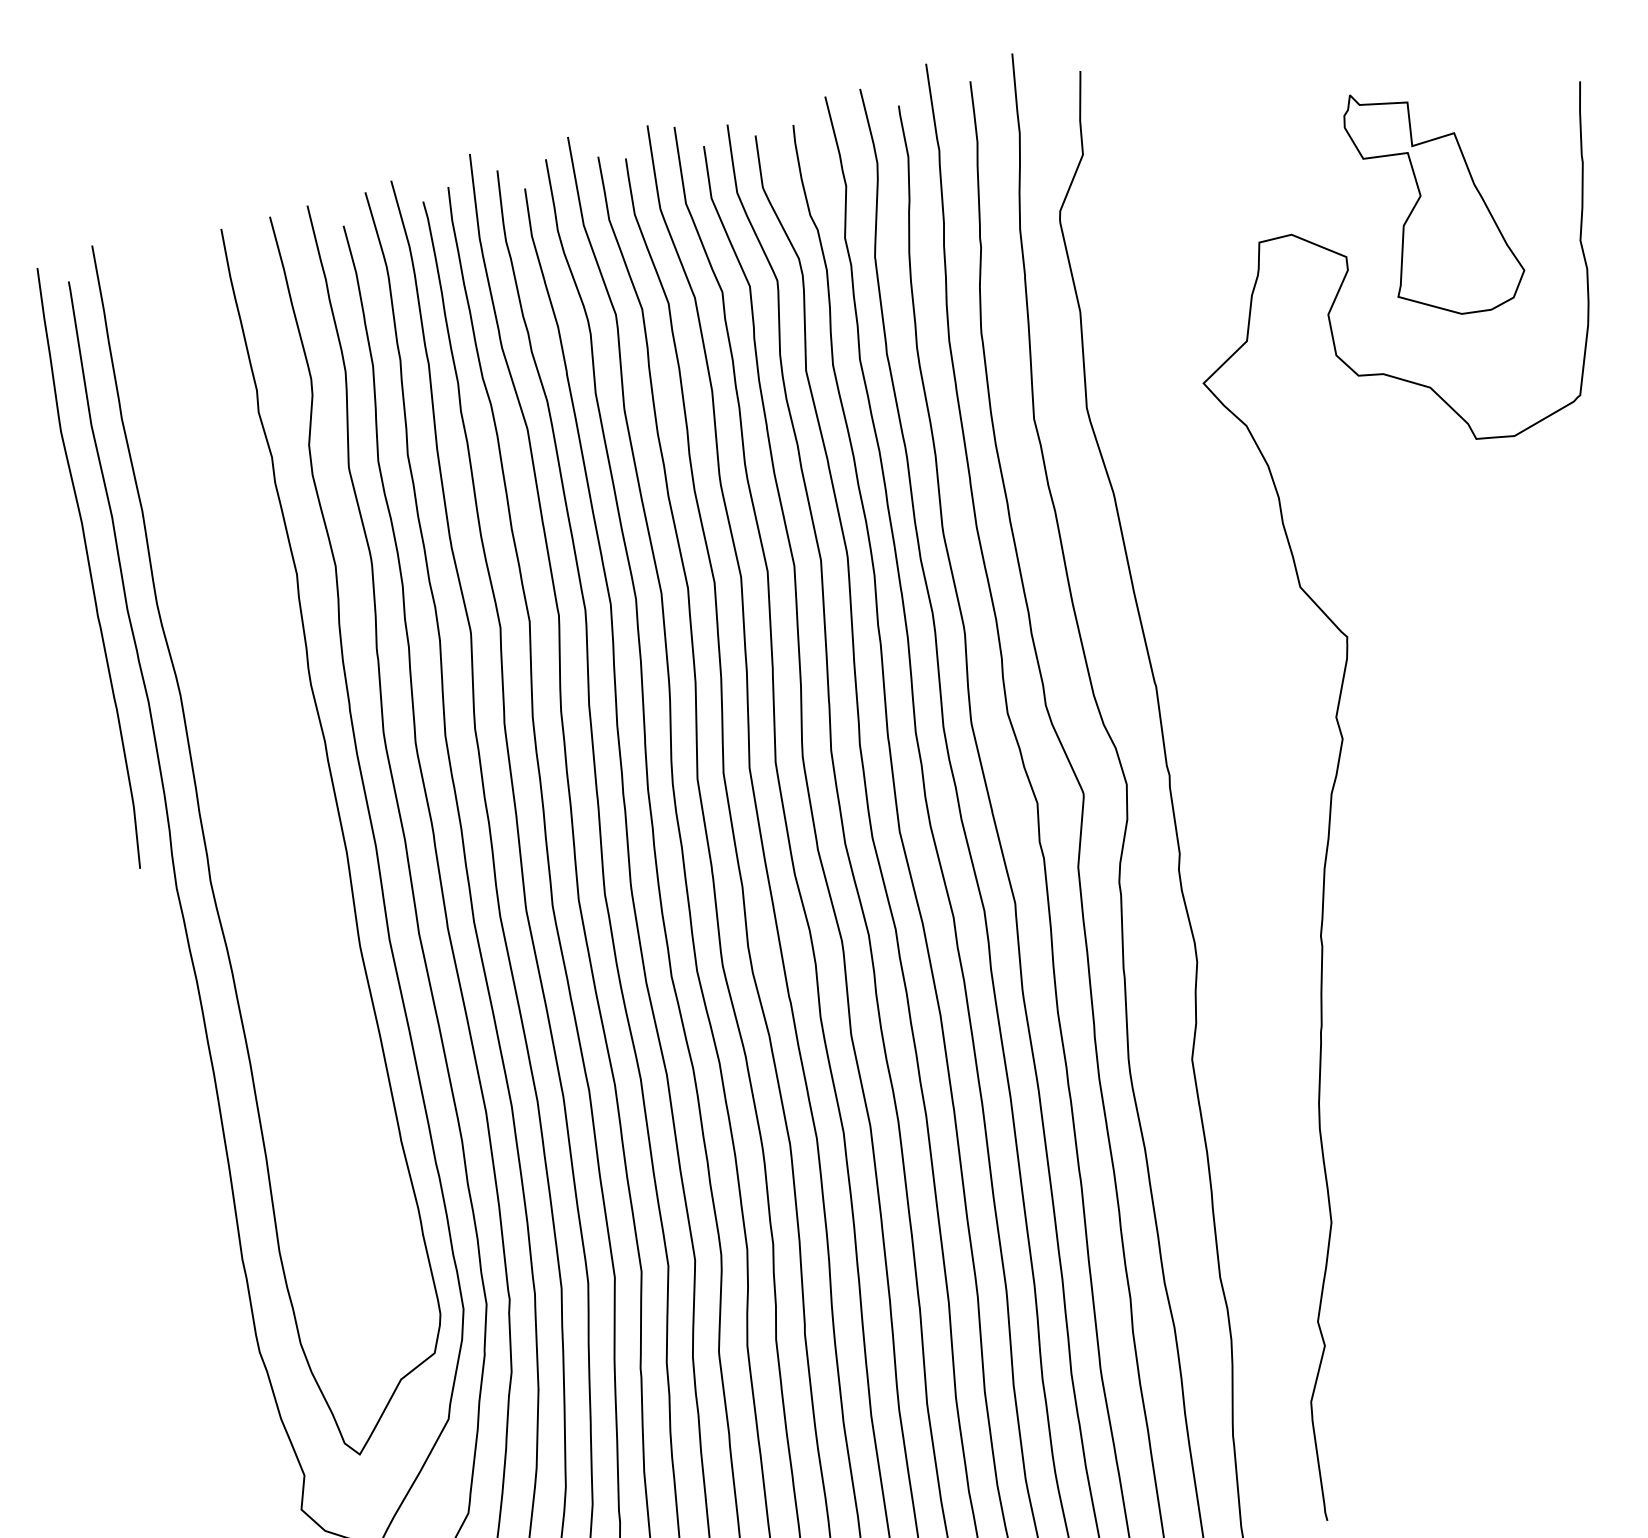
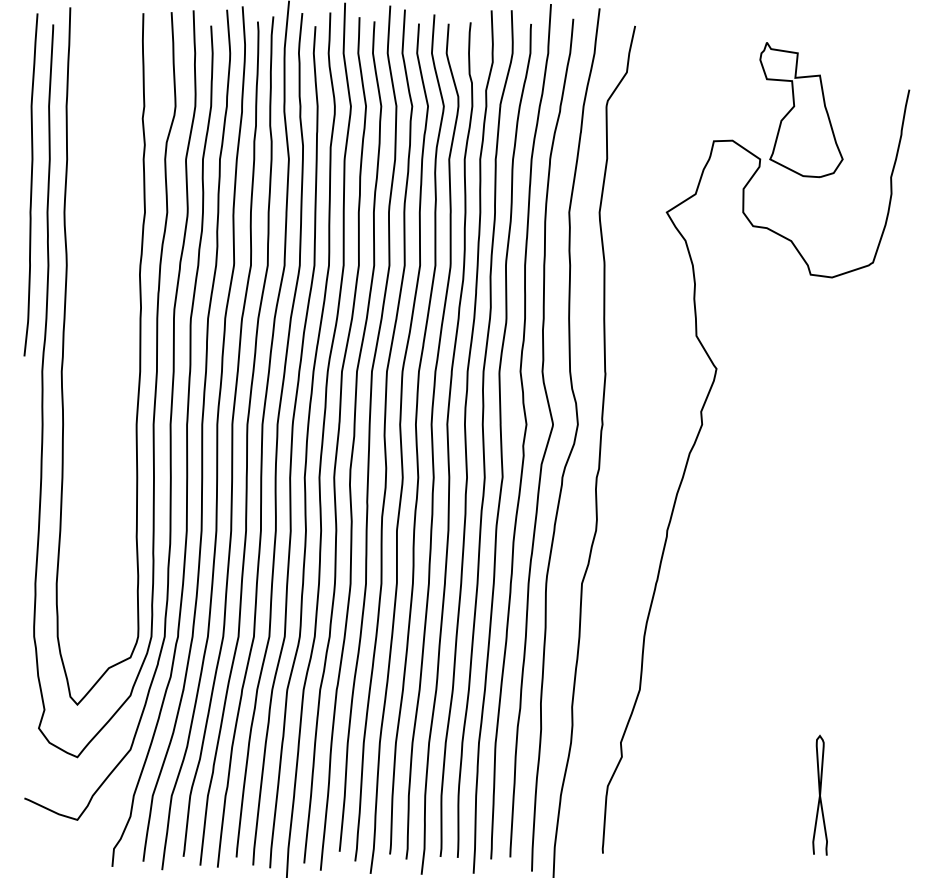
part: (1434, 200) -> (801, 110), moved

